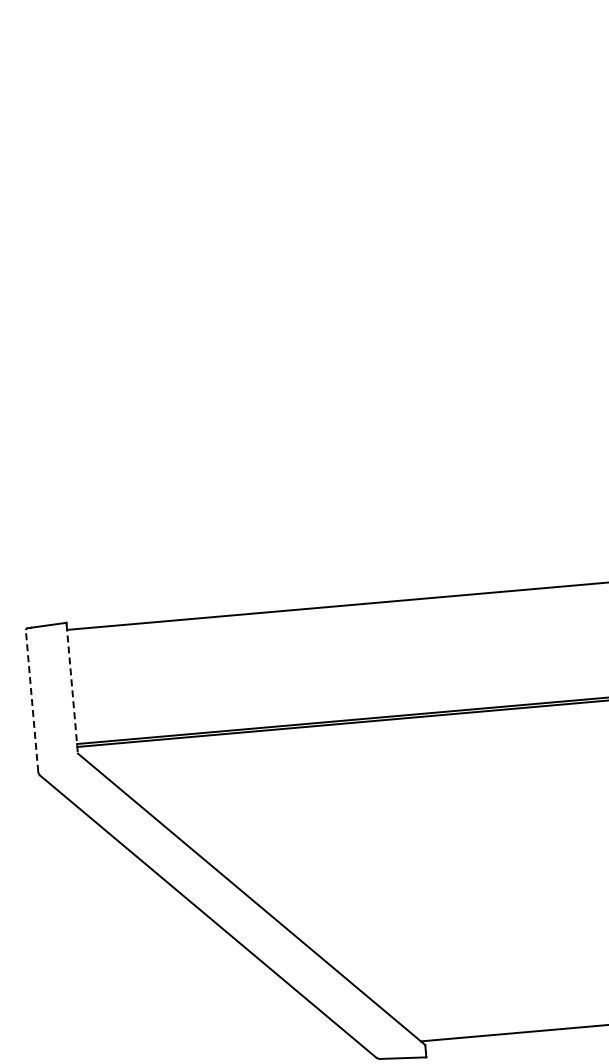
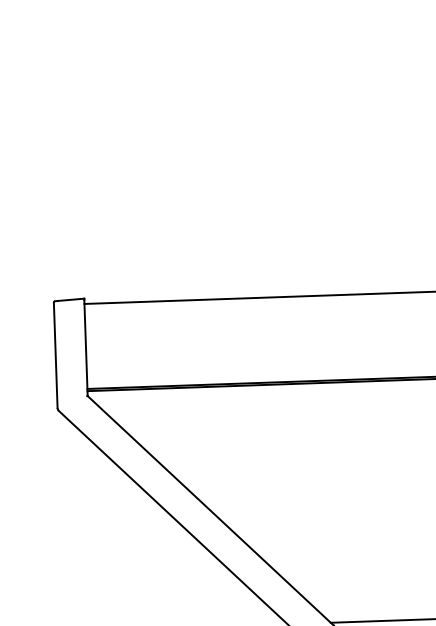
line: (72, 689) -> (86, 348), dashed -> solid
line: (32, 700) -> (56, 354), dashed -> solid

